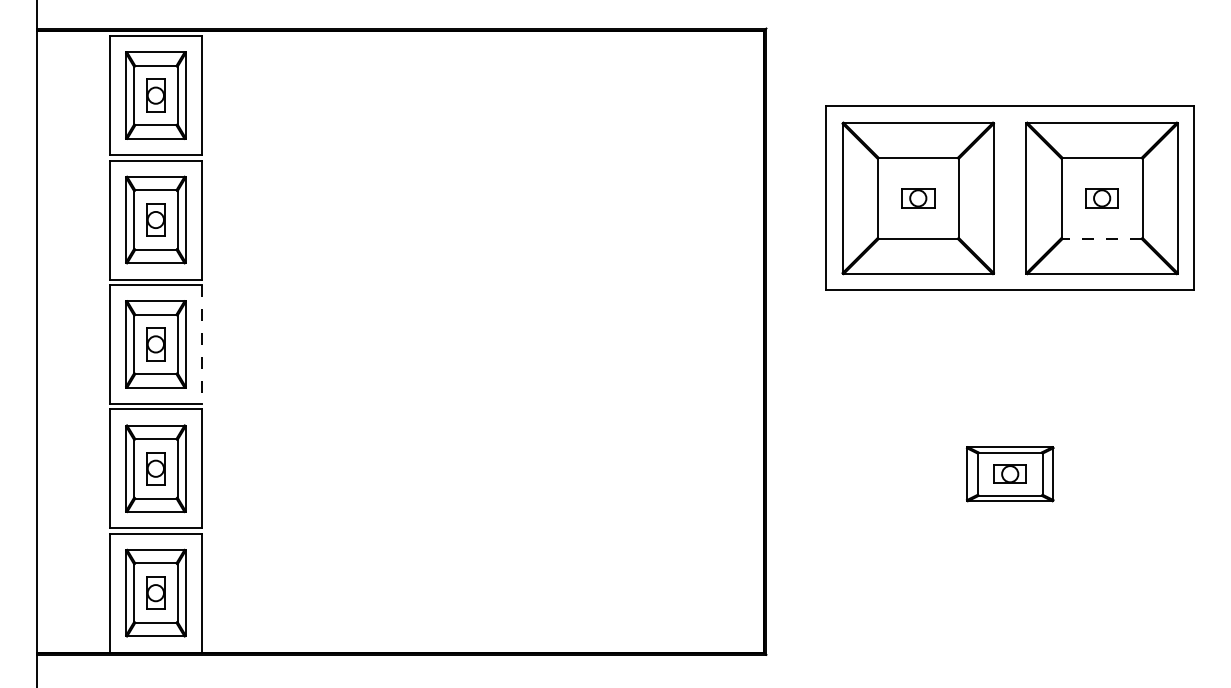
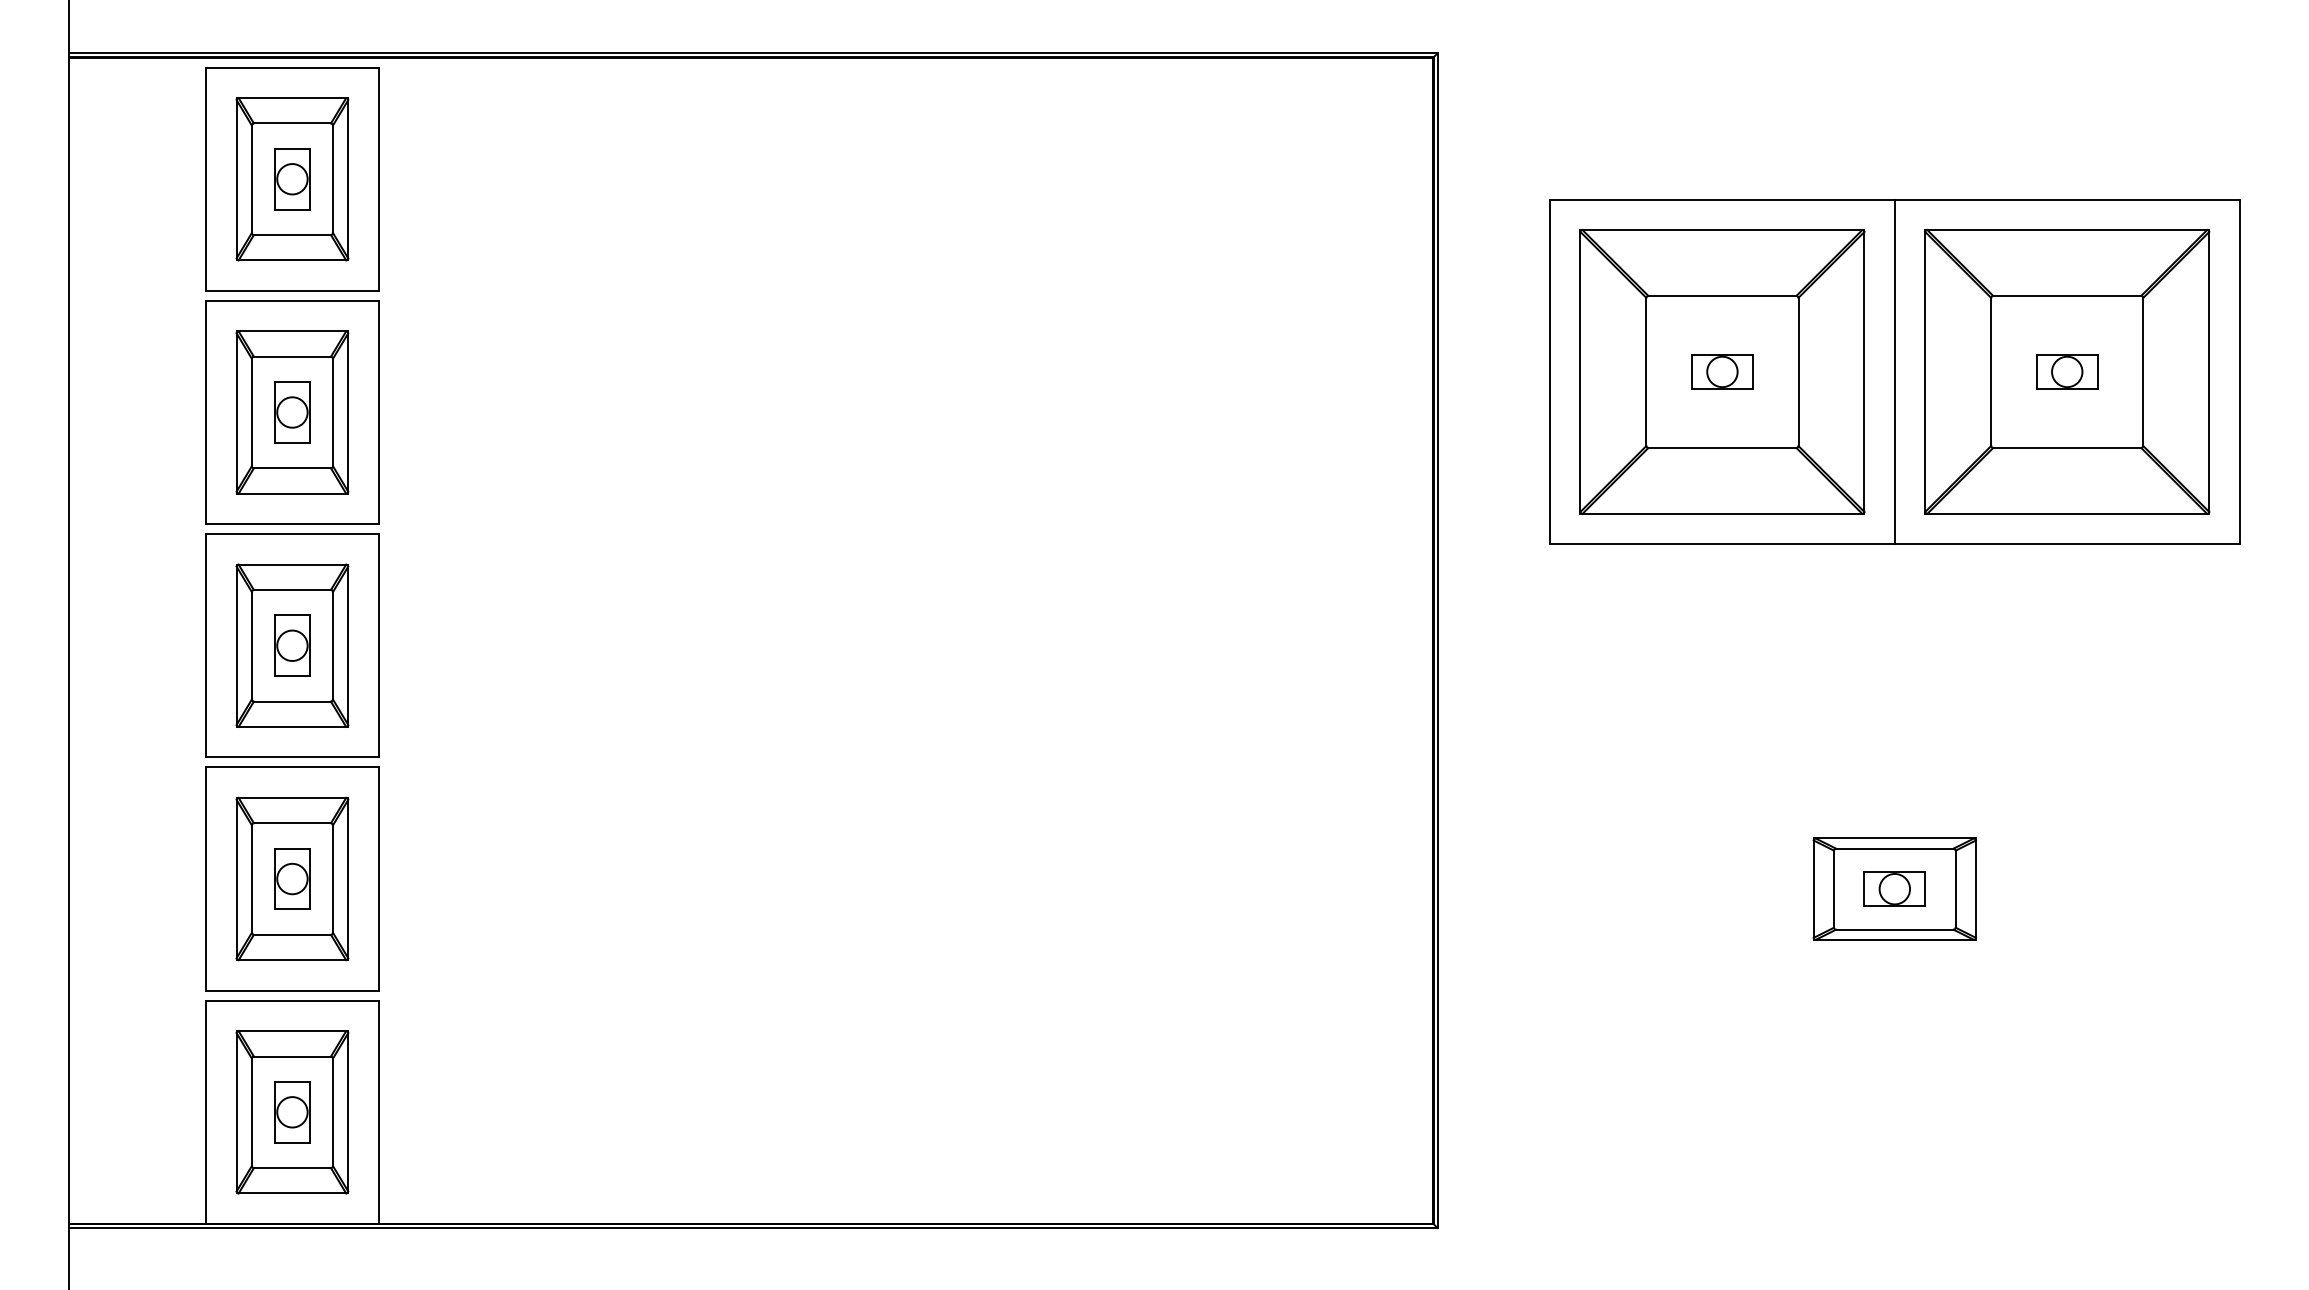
line: (1010, 198) -> (1895, 372), added
line: (1101, 238) -> (2066, 447), dashed -> solid
line: (201, 344) -> (378, 645), dashed -> solid

